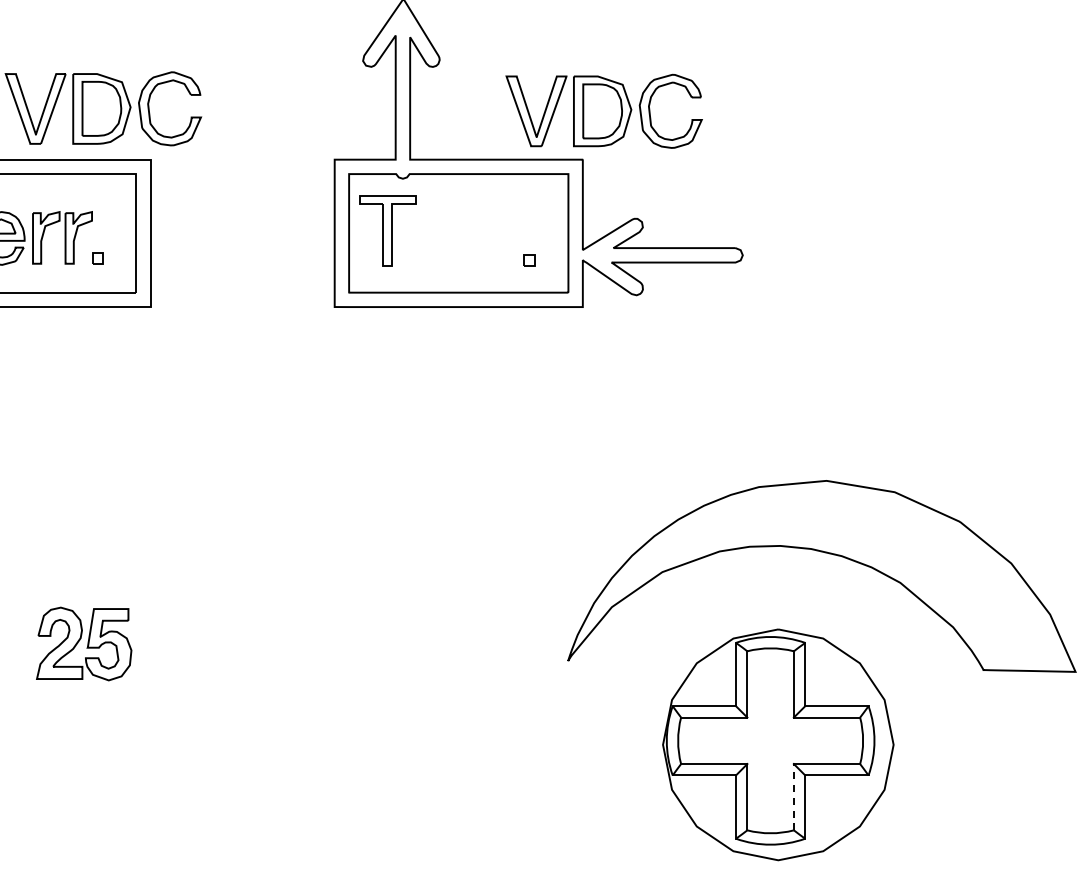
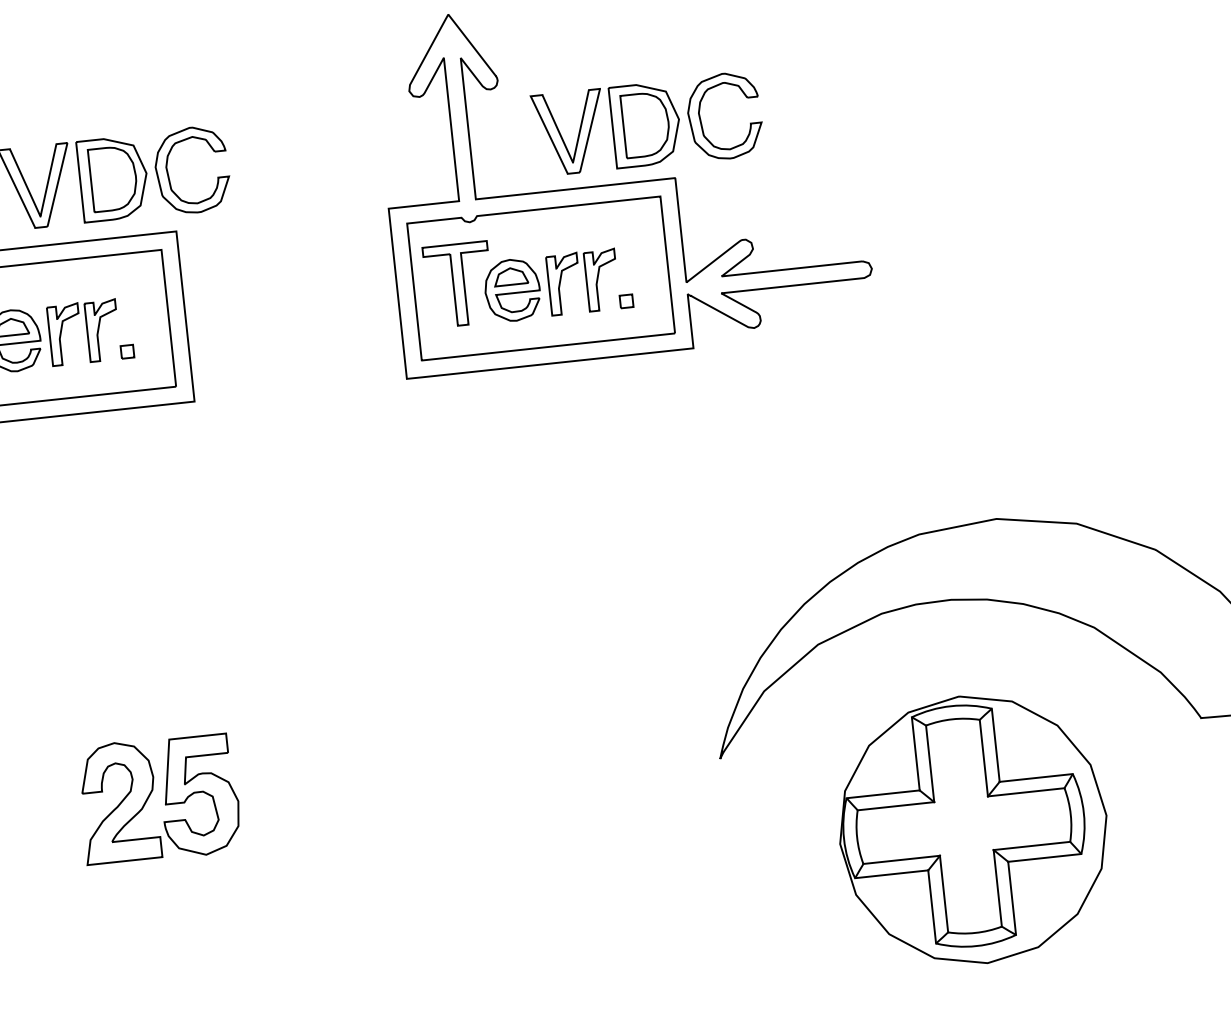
part: (603, 110) -> (646, 123), moved
part: (466, 240) -> (550, 285), added
part: (83, 643) -> (158, 798), size x1.43
line: (793, 796) -> (997, 887), dashed -> solid

